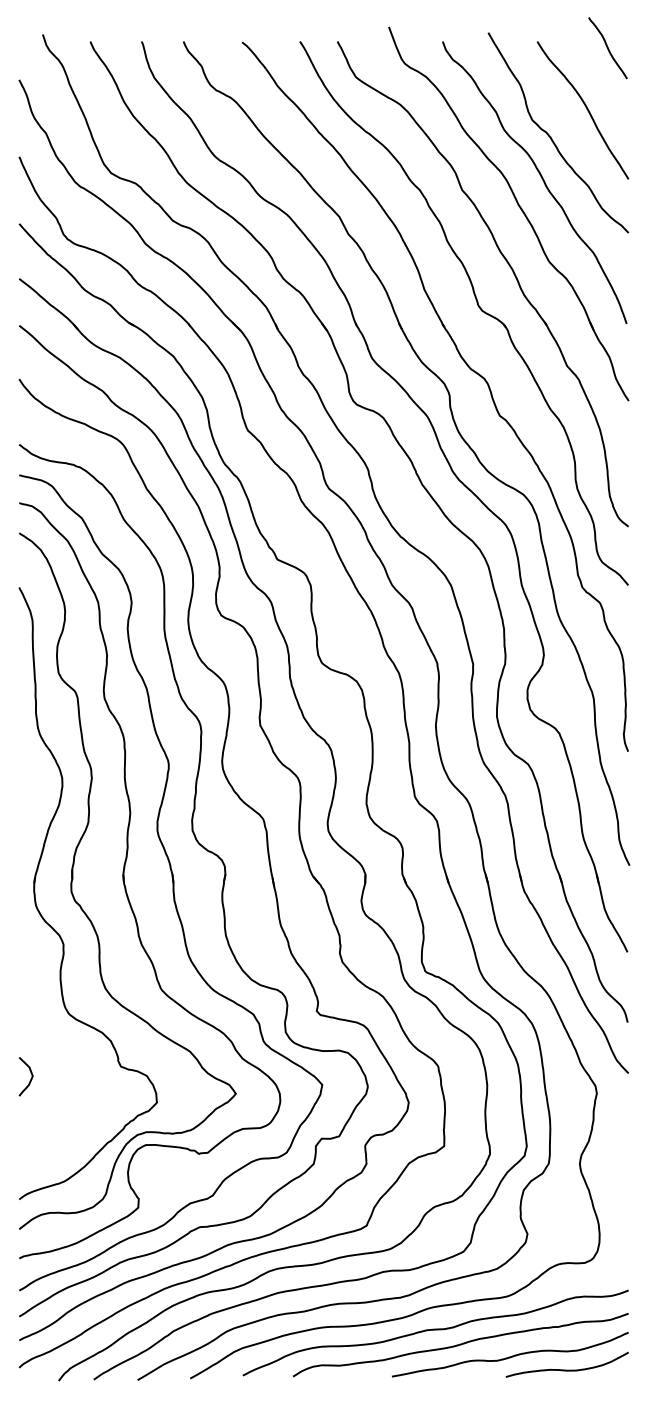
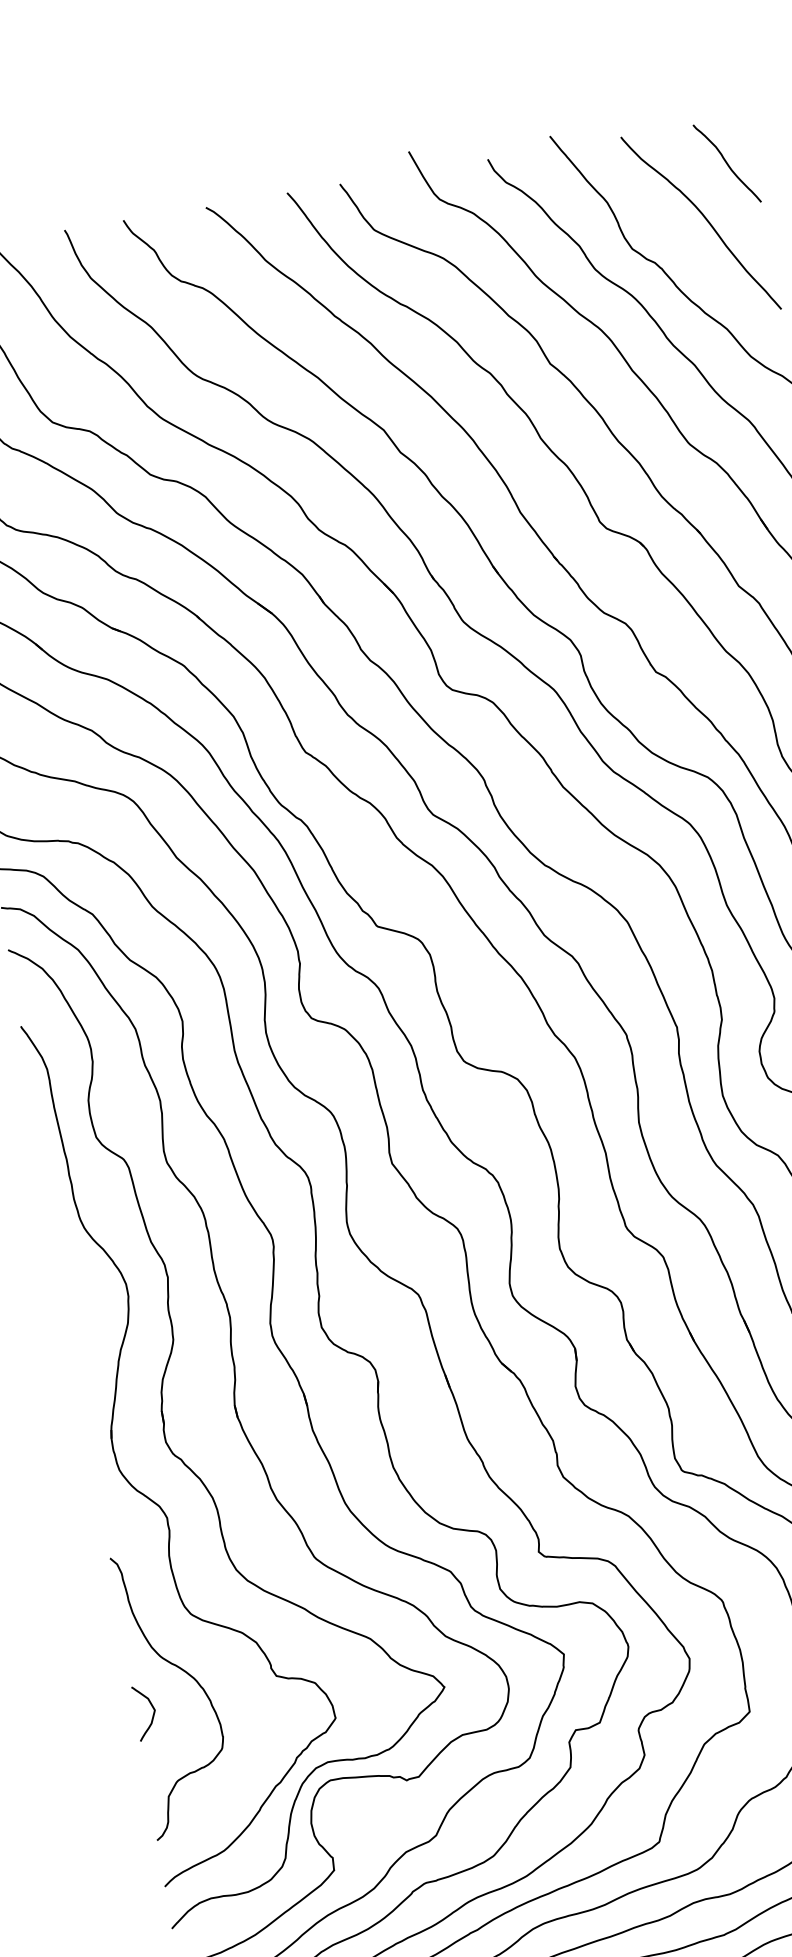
curve: (607, 48) -> (726, 164), moved
curve: (59, 1055) -> (187, 1674), added

